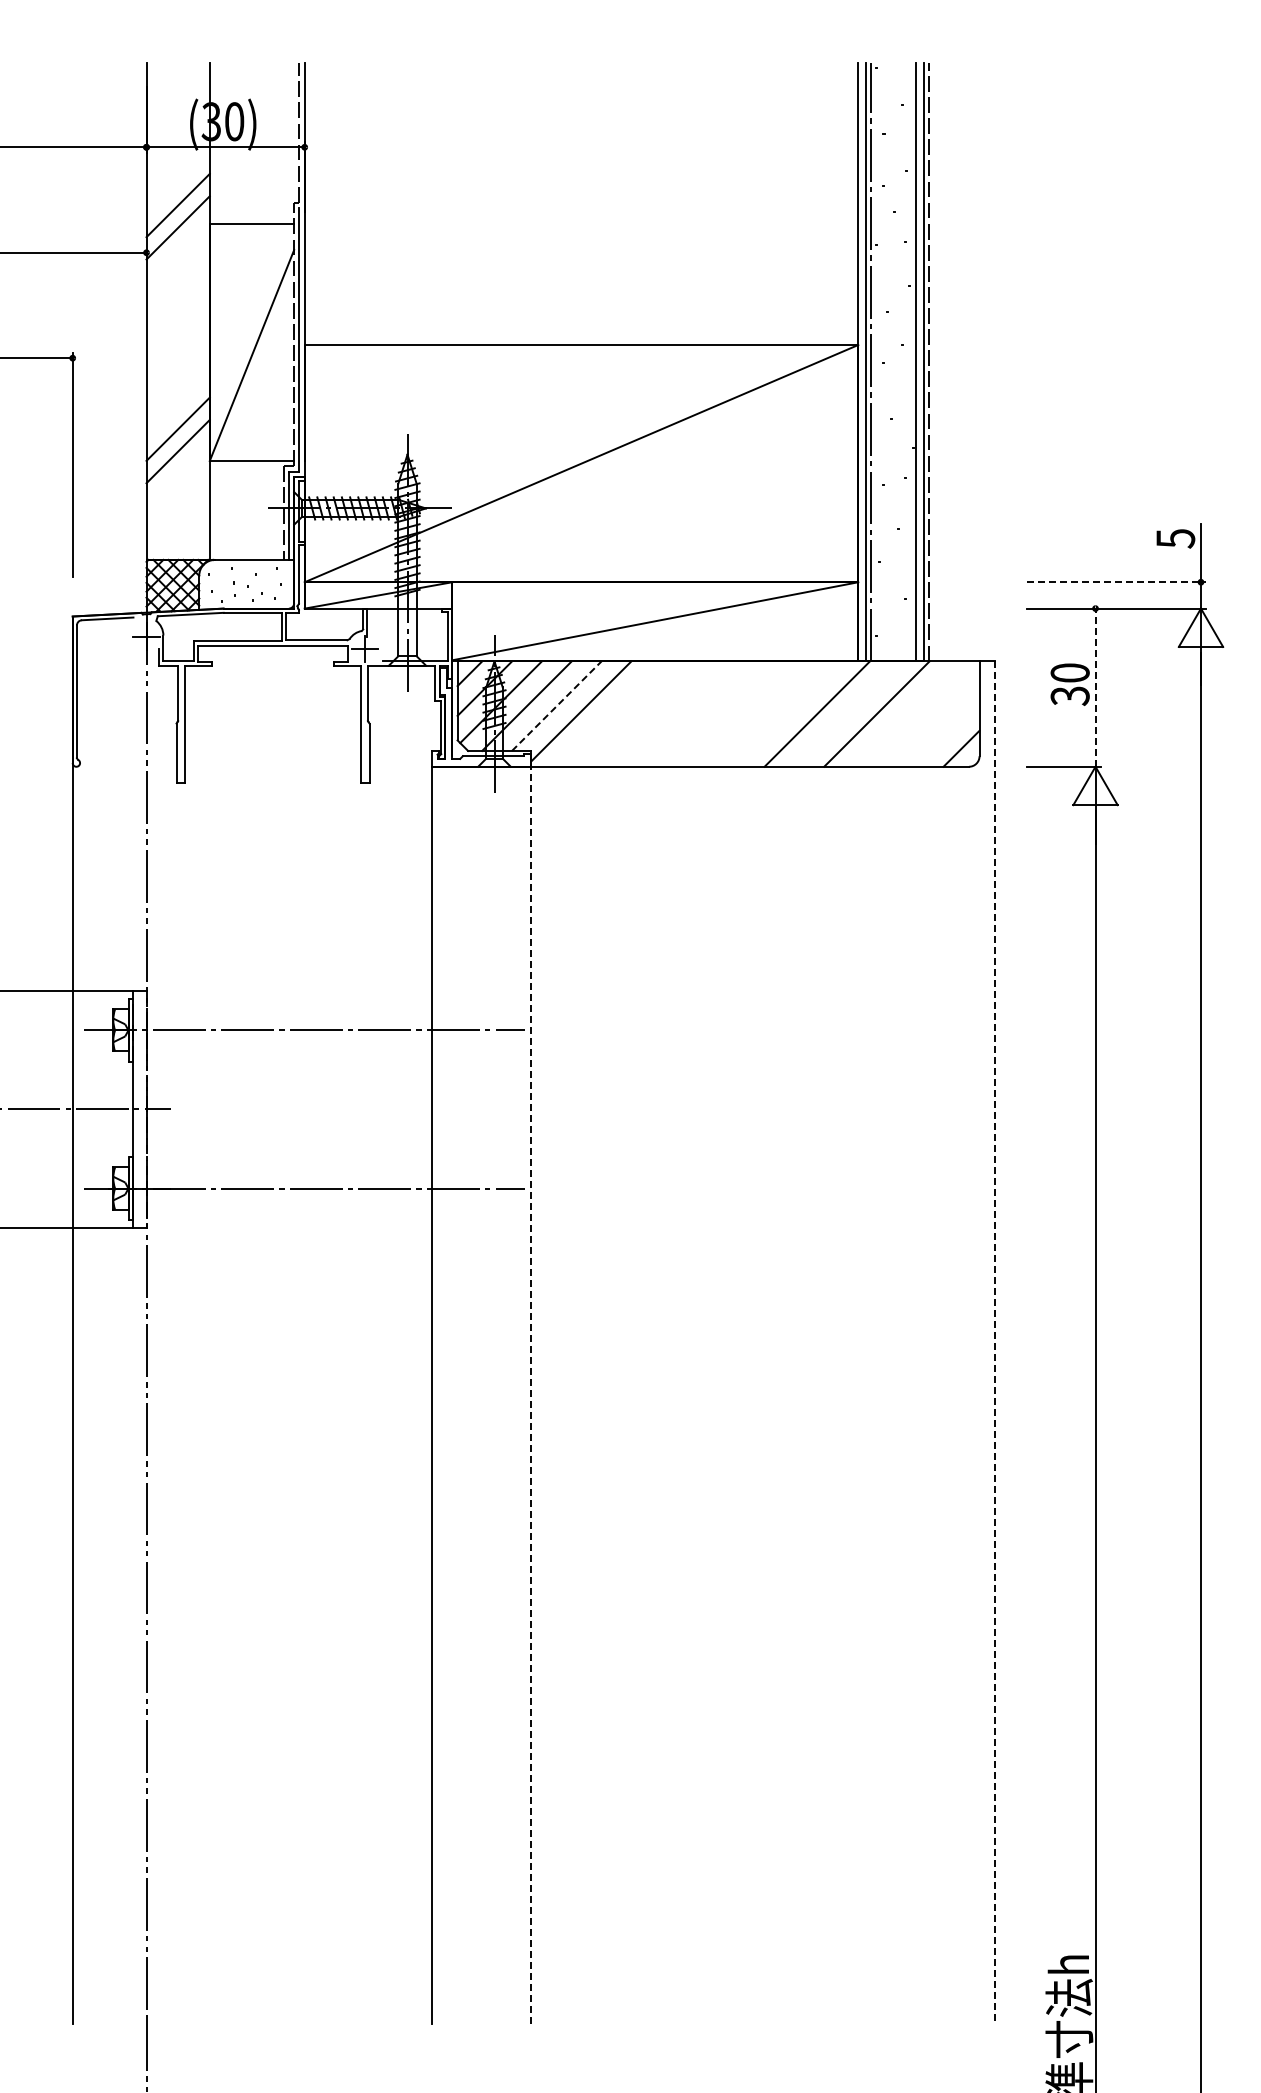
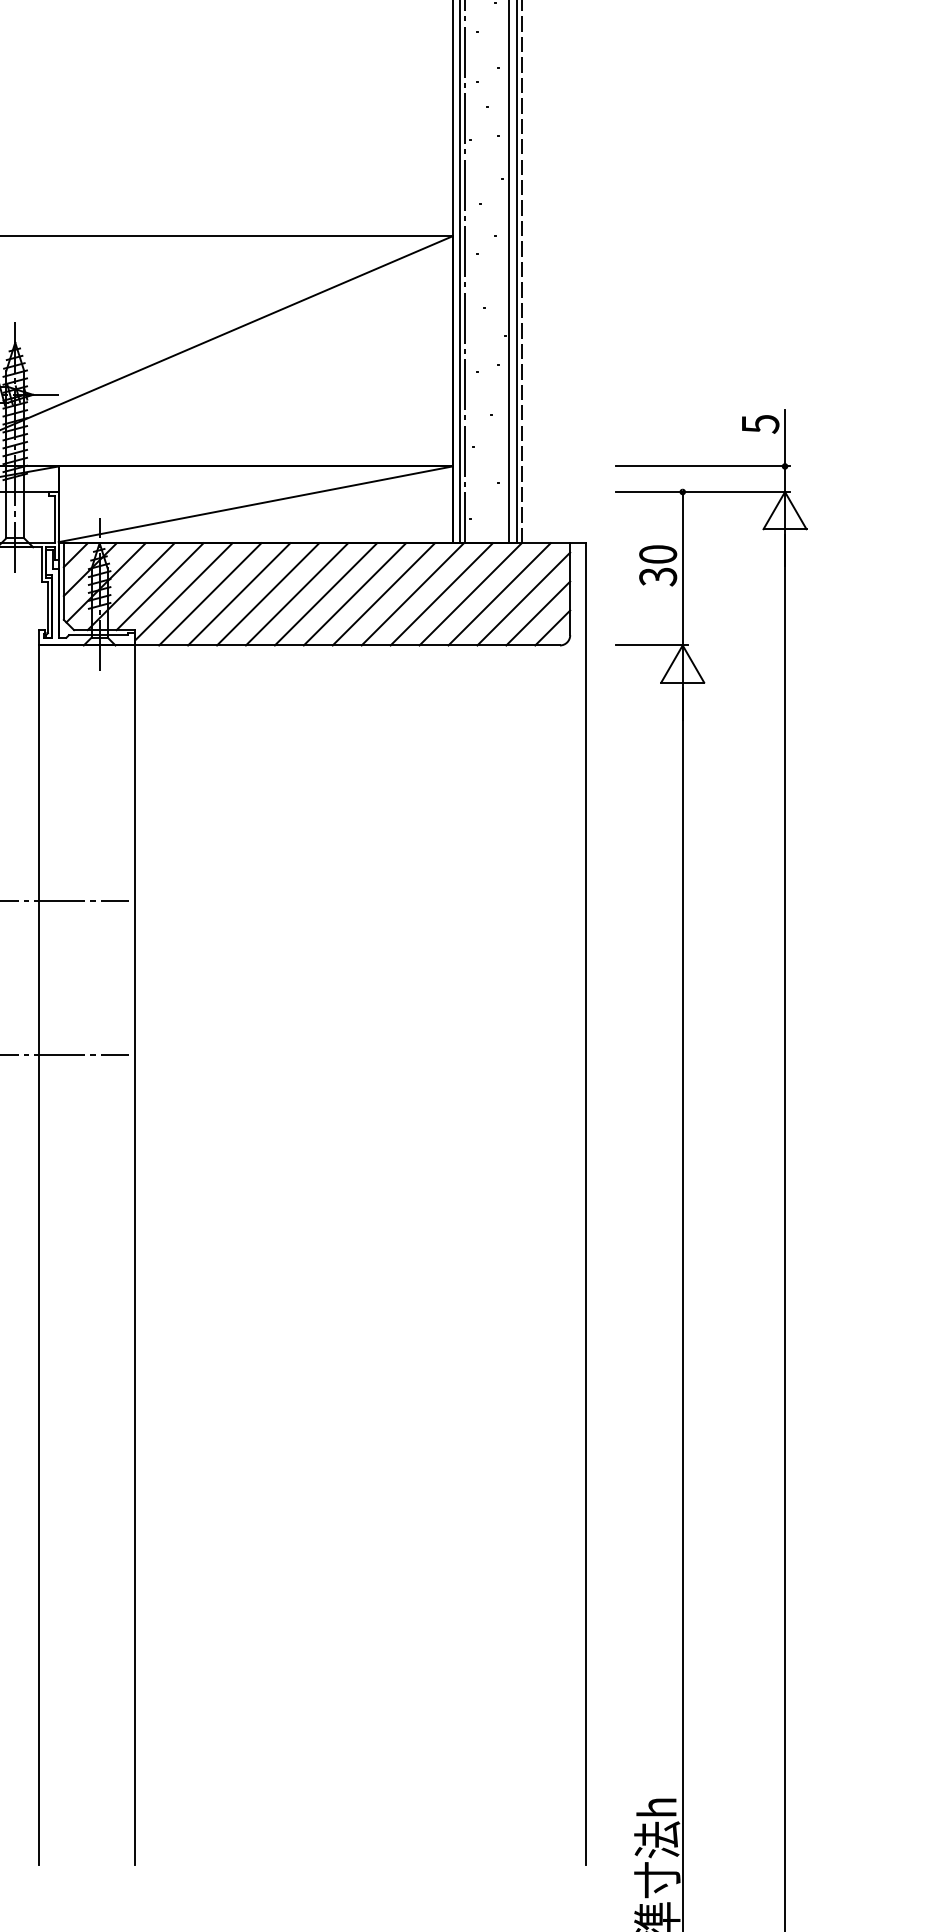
line: (1116, 582) -> (703, 466), dashed -> solid
line: (1095, 687) -> (682, 568), dashed -> solid
line: (557, 705) -> (160, 586), dashed -> solid
line: (608, 713) -> (210, 593), added
line: (638, 713) -> (239, 593), added
line: (667, 713) -> (267, 593), added
line: (697, 713) -> (296, 593), added
line: (727, 713) -> (325, 593), added
line: (757, 713) -> (354, 593), added
line: (787, 713) -> (383, 593), added
line: (846, 713) -> (441, 593), added
line: (906, 713) -> (499, 593), added
line: (931, 718) -> (523, 598), added
line: (946, 733) -> (538, 613), added
line: (995, 1343) -> (585, 1204), dashed -> solid
line: (531, 1395) -> (135, 1255), dashed -> solid

